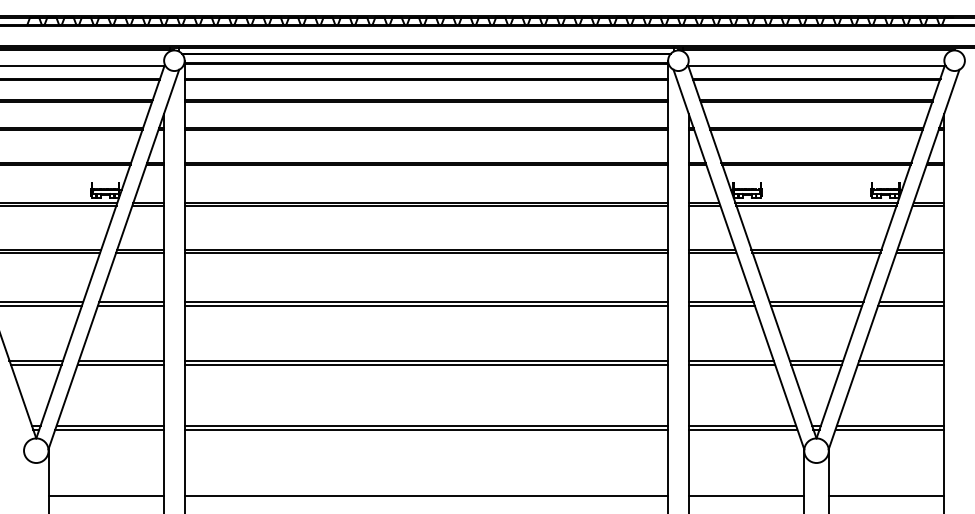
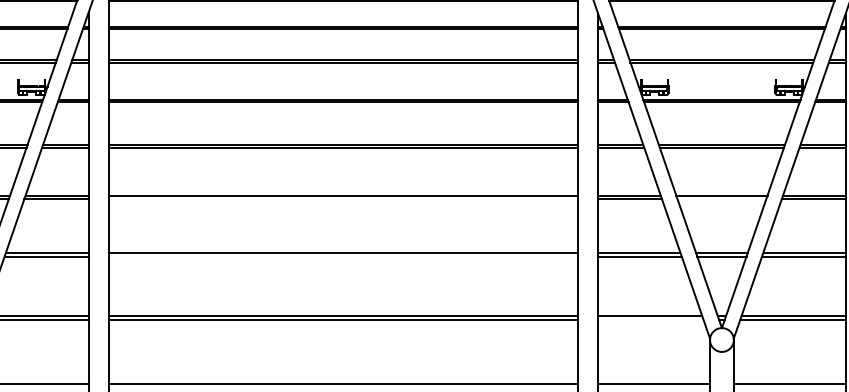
line: (426, 305) -> (343, 199), removed
line: (816, 305) -> (721, 199), removed
line: (426, 364) -> (343, 256), removed
line: (742, 429) -> (650, 319), removed

